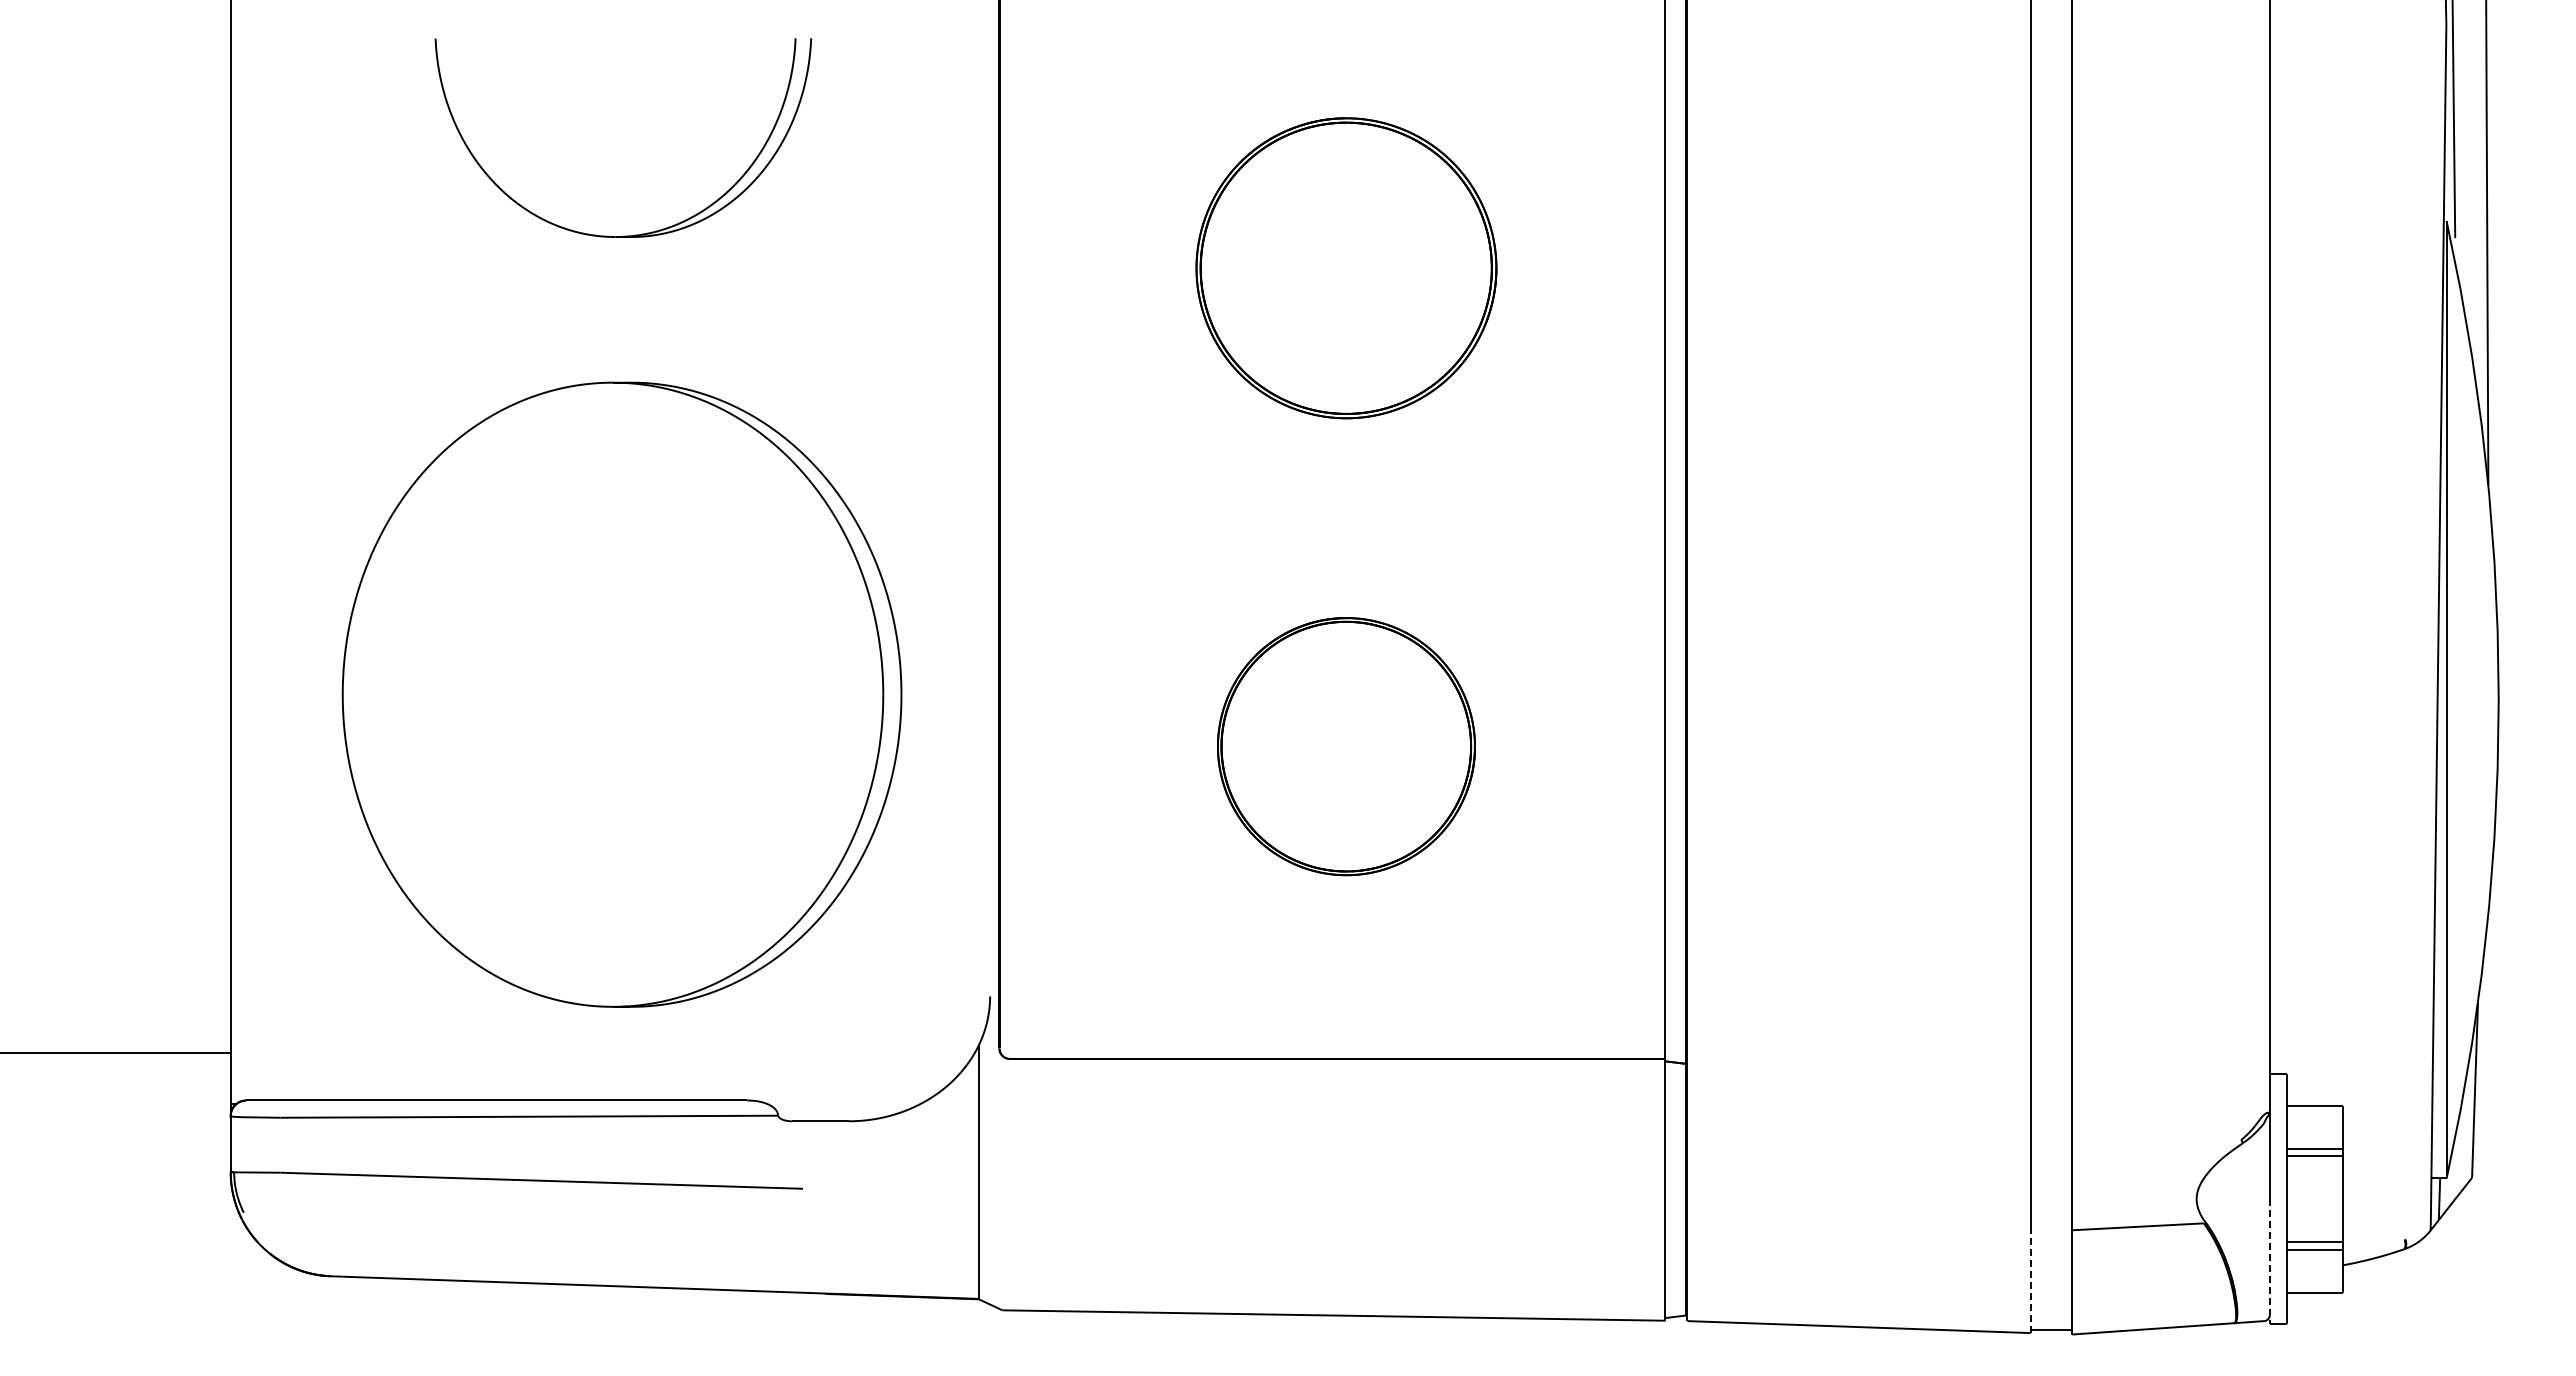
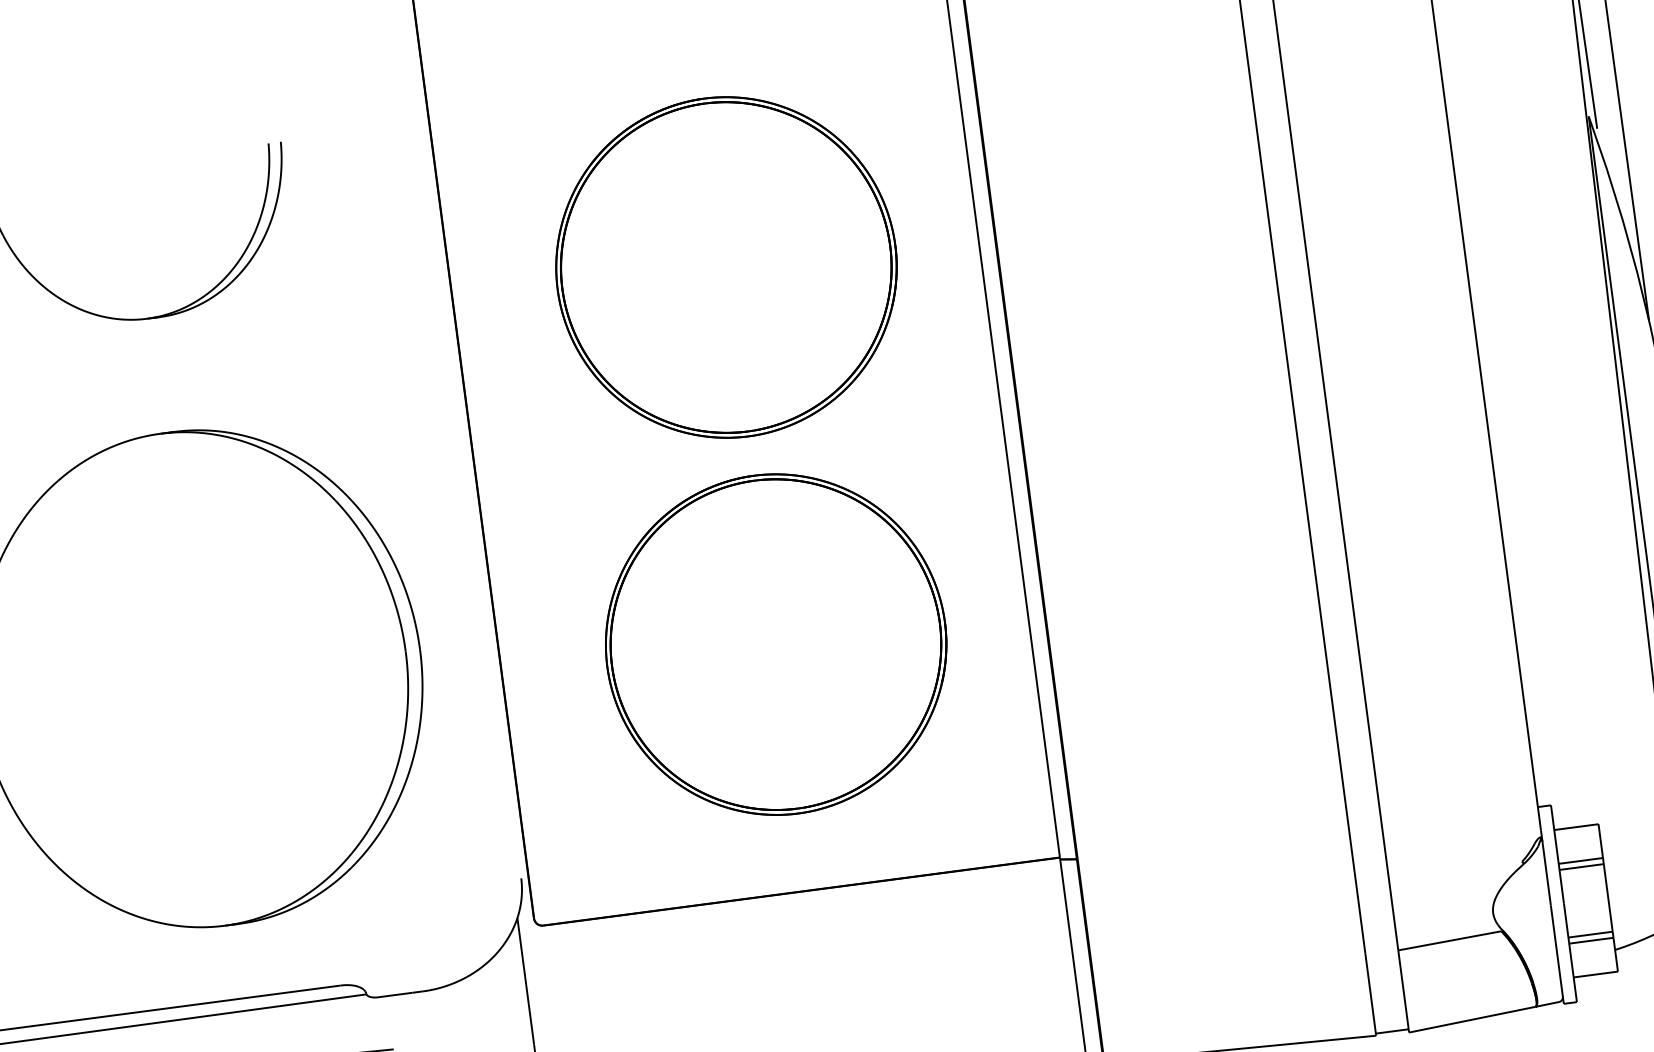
part: (1346, 268) -> (726, 267), size x1.43
part: (1346, 746) -> (776, 644), size x1.67
line: (2269, 1262) -> (1557, 955), dashed -> solid
line: (2030, 1281) -> (1370, 995), dashed -> solid

